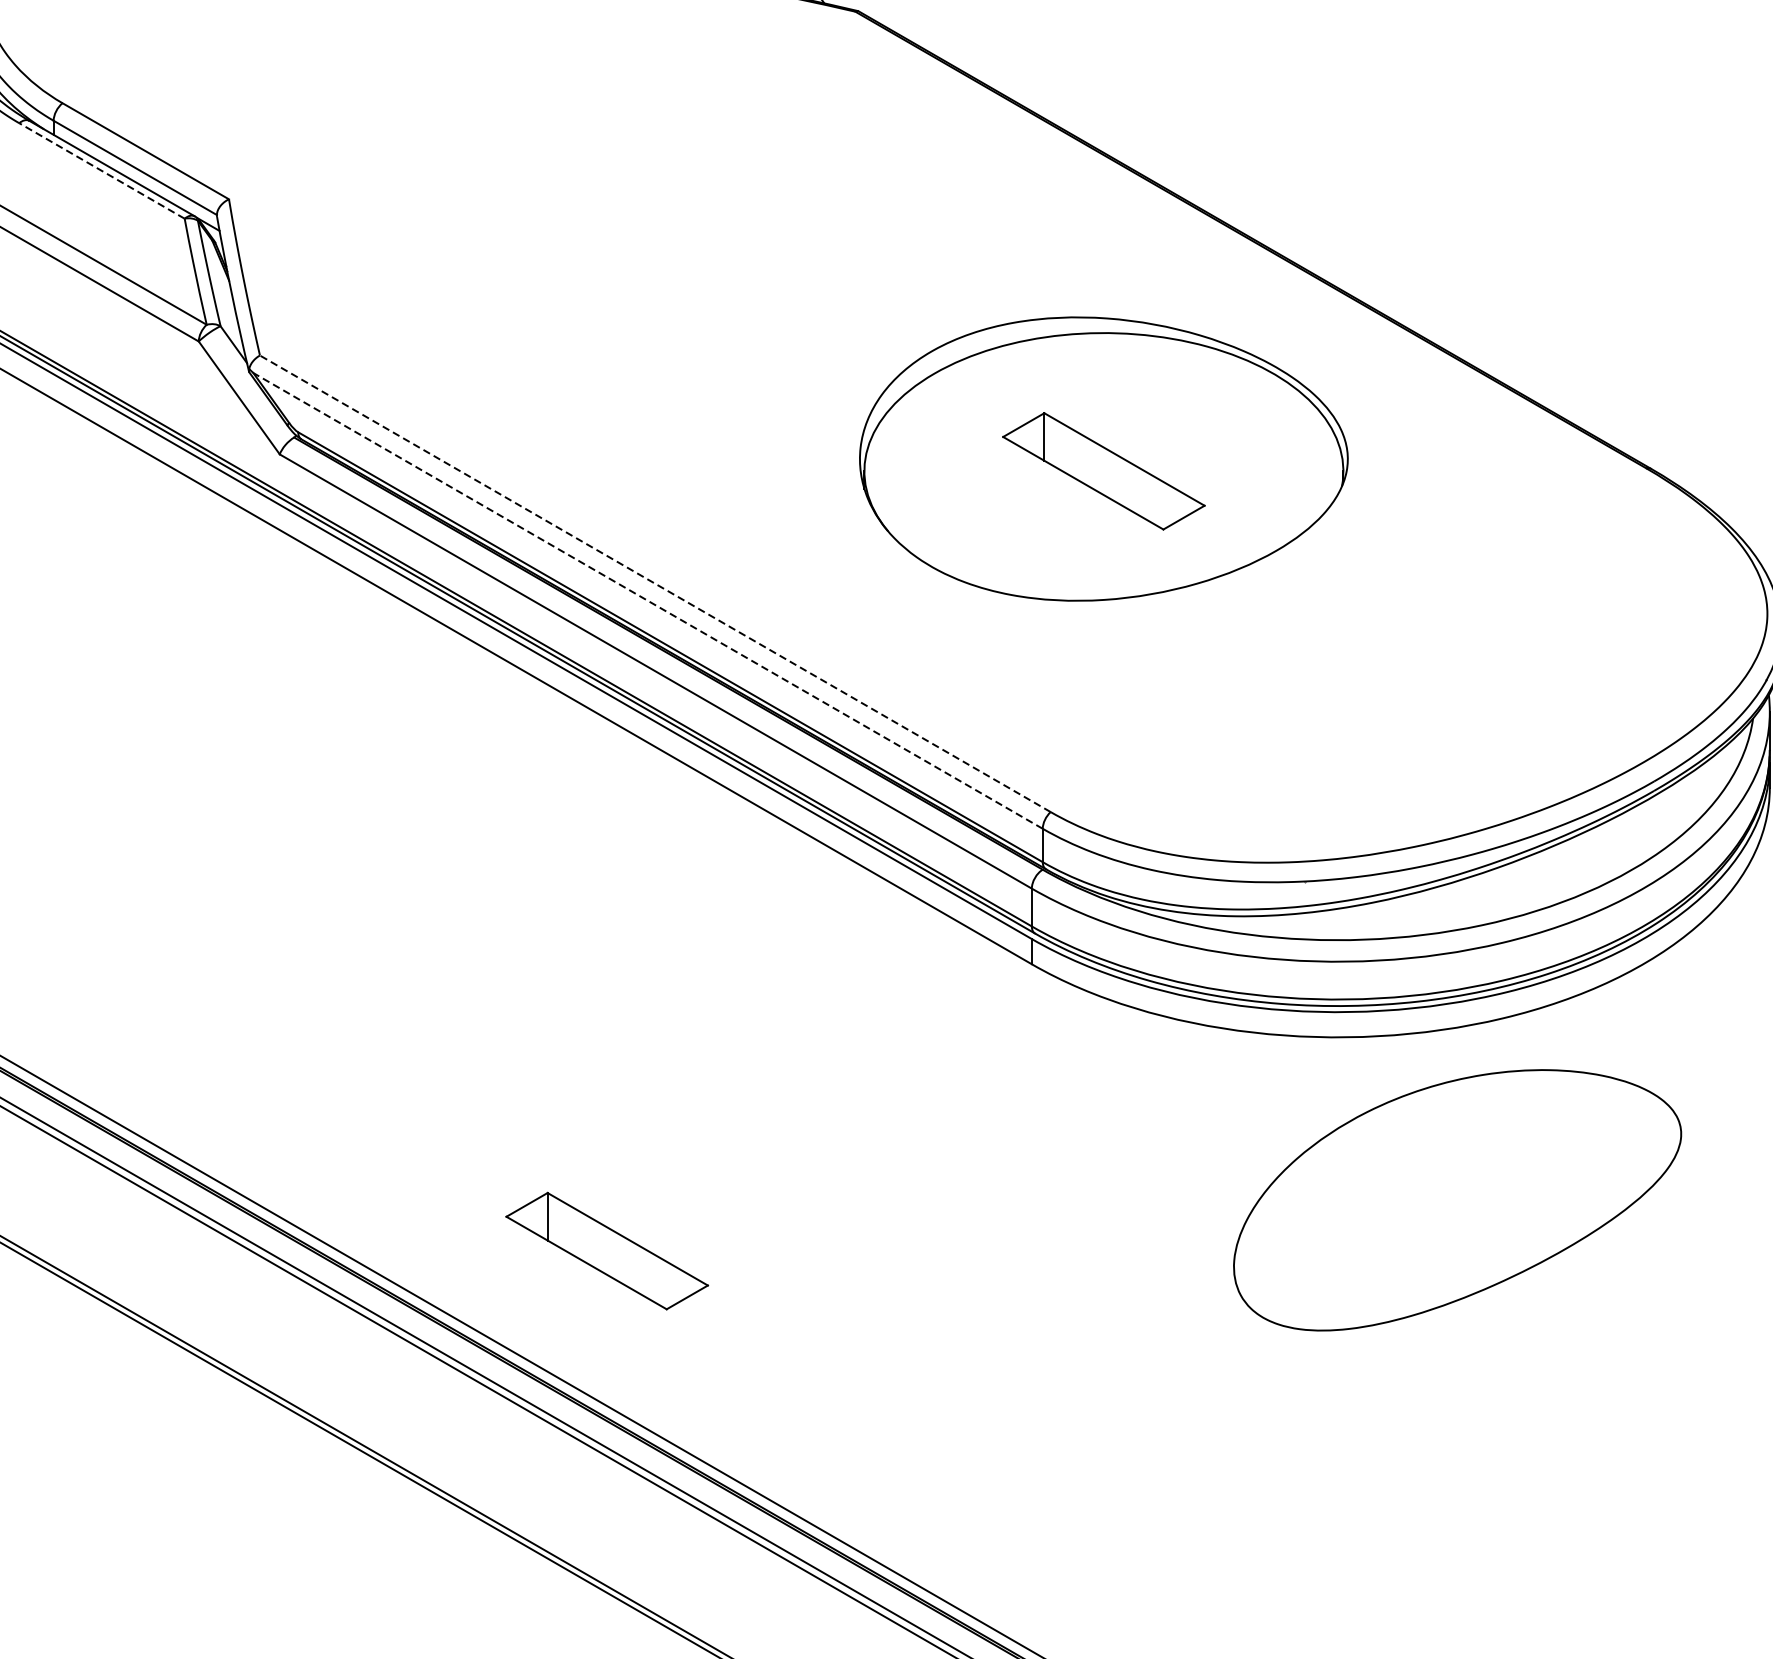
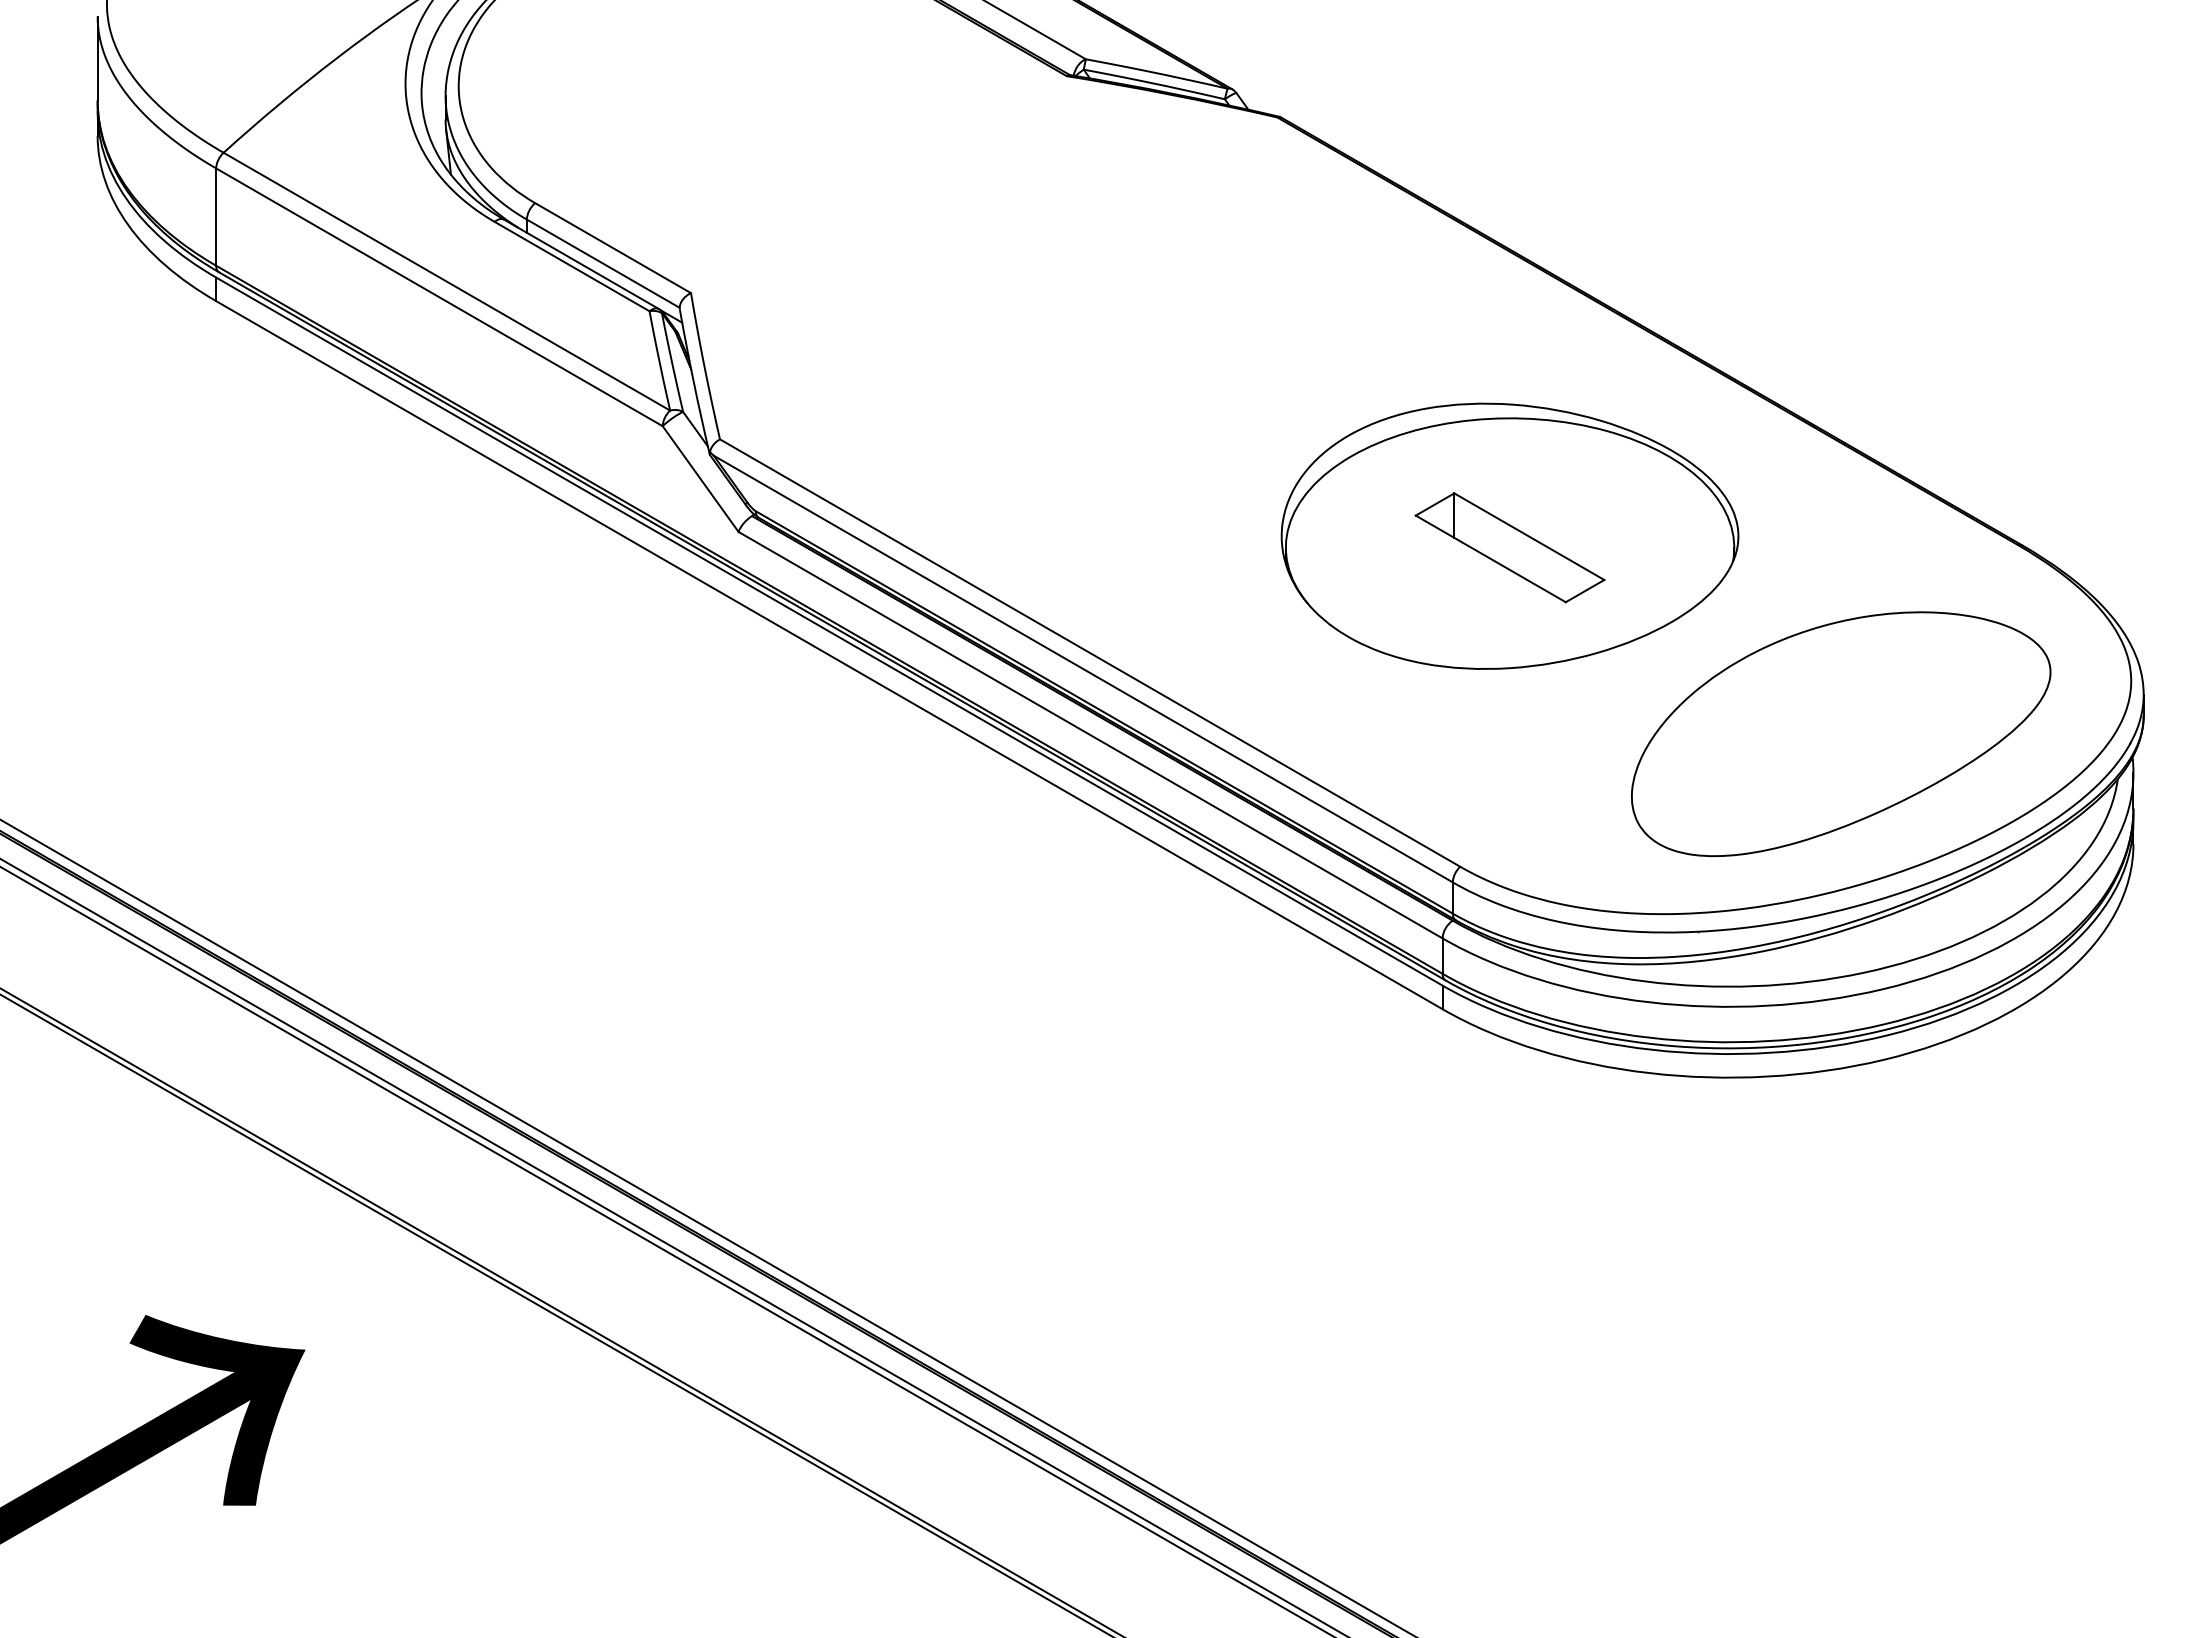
line: (101, 170) -> (571, 266), dashed -> solid
line: (654, 583) -> (1089, 652), dashed -> solid
line: (648, 601) -> (1083, 669), dashed -> solid
part: (1457, 1200) -> (1841, 734), moved
part: (606, 1250) -> (1044, 1277), removed

